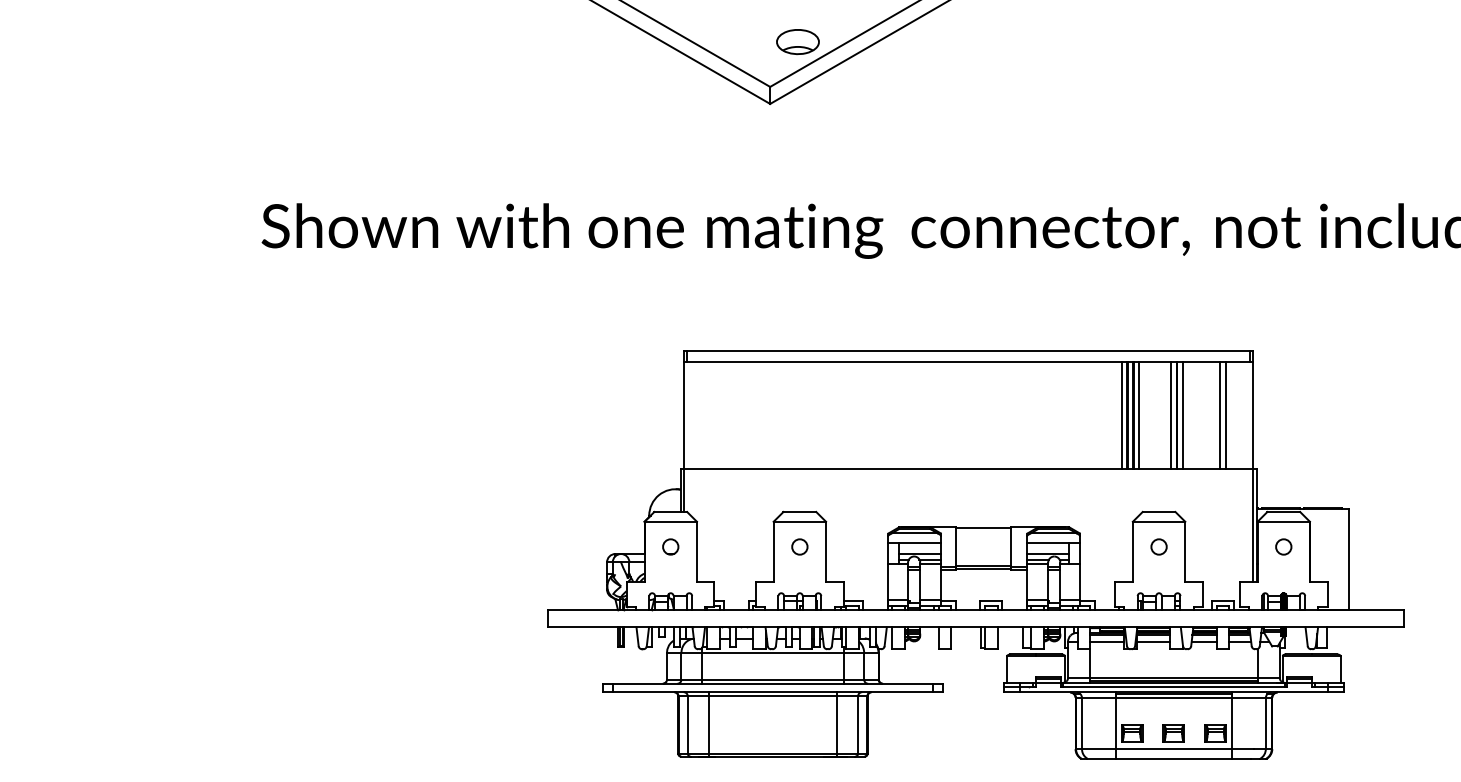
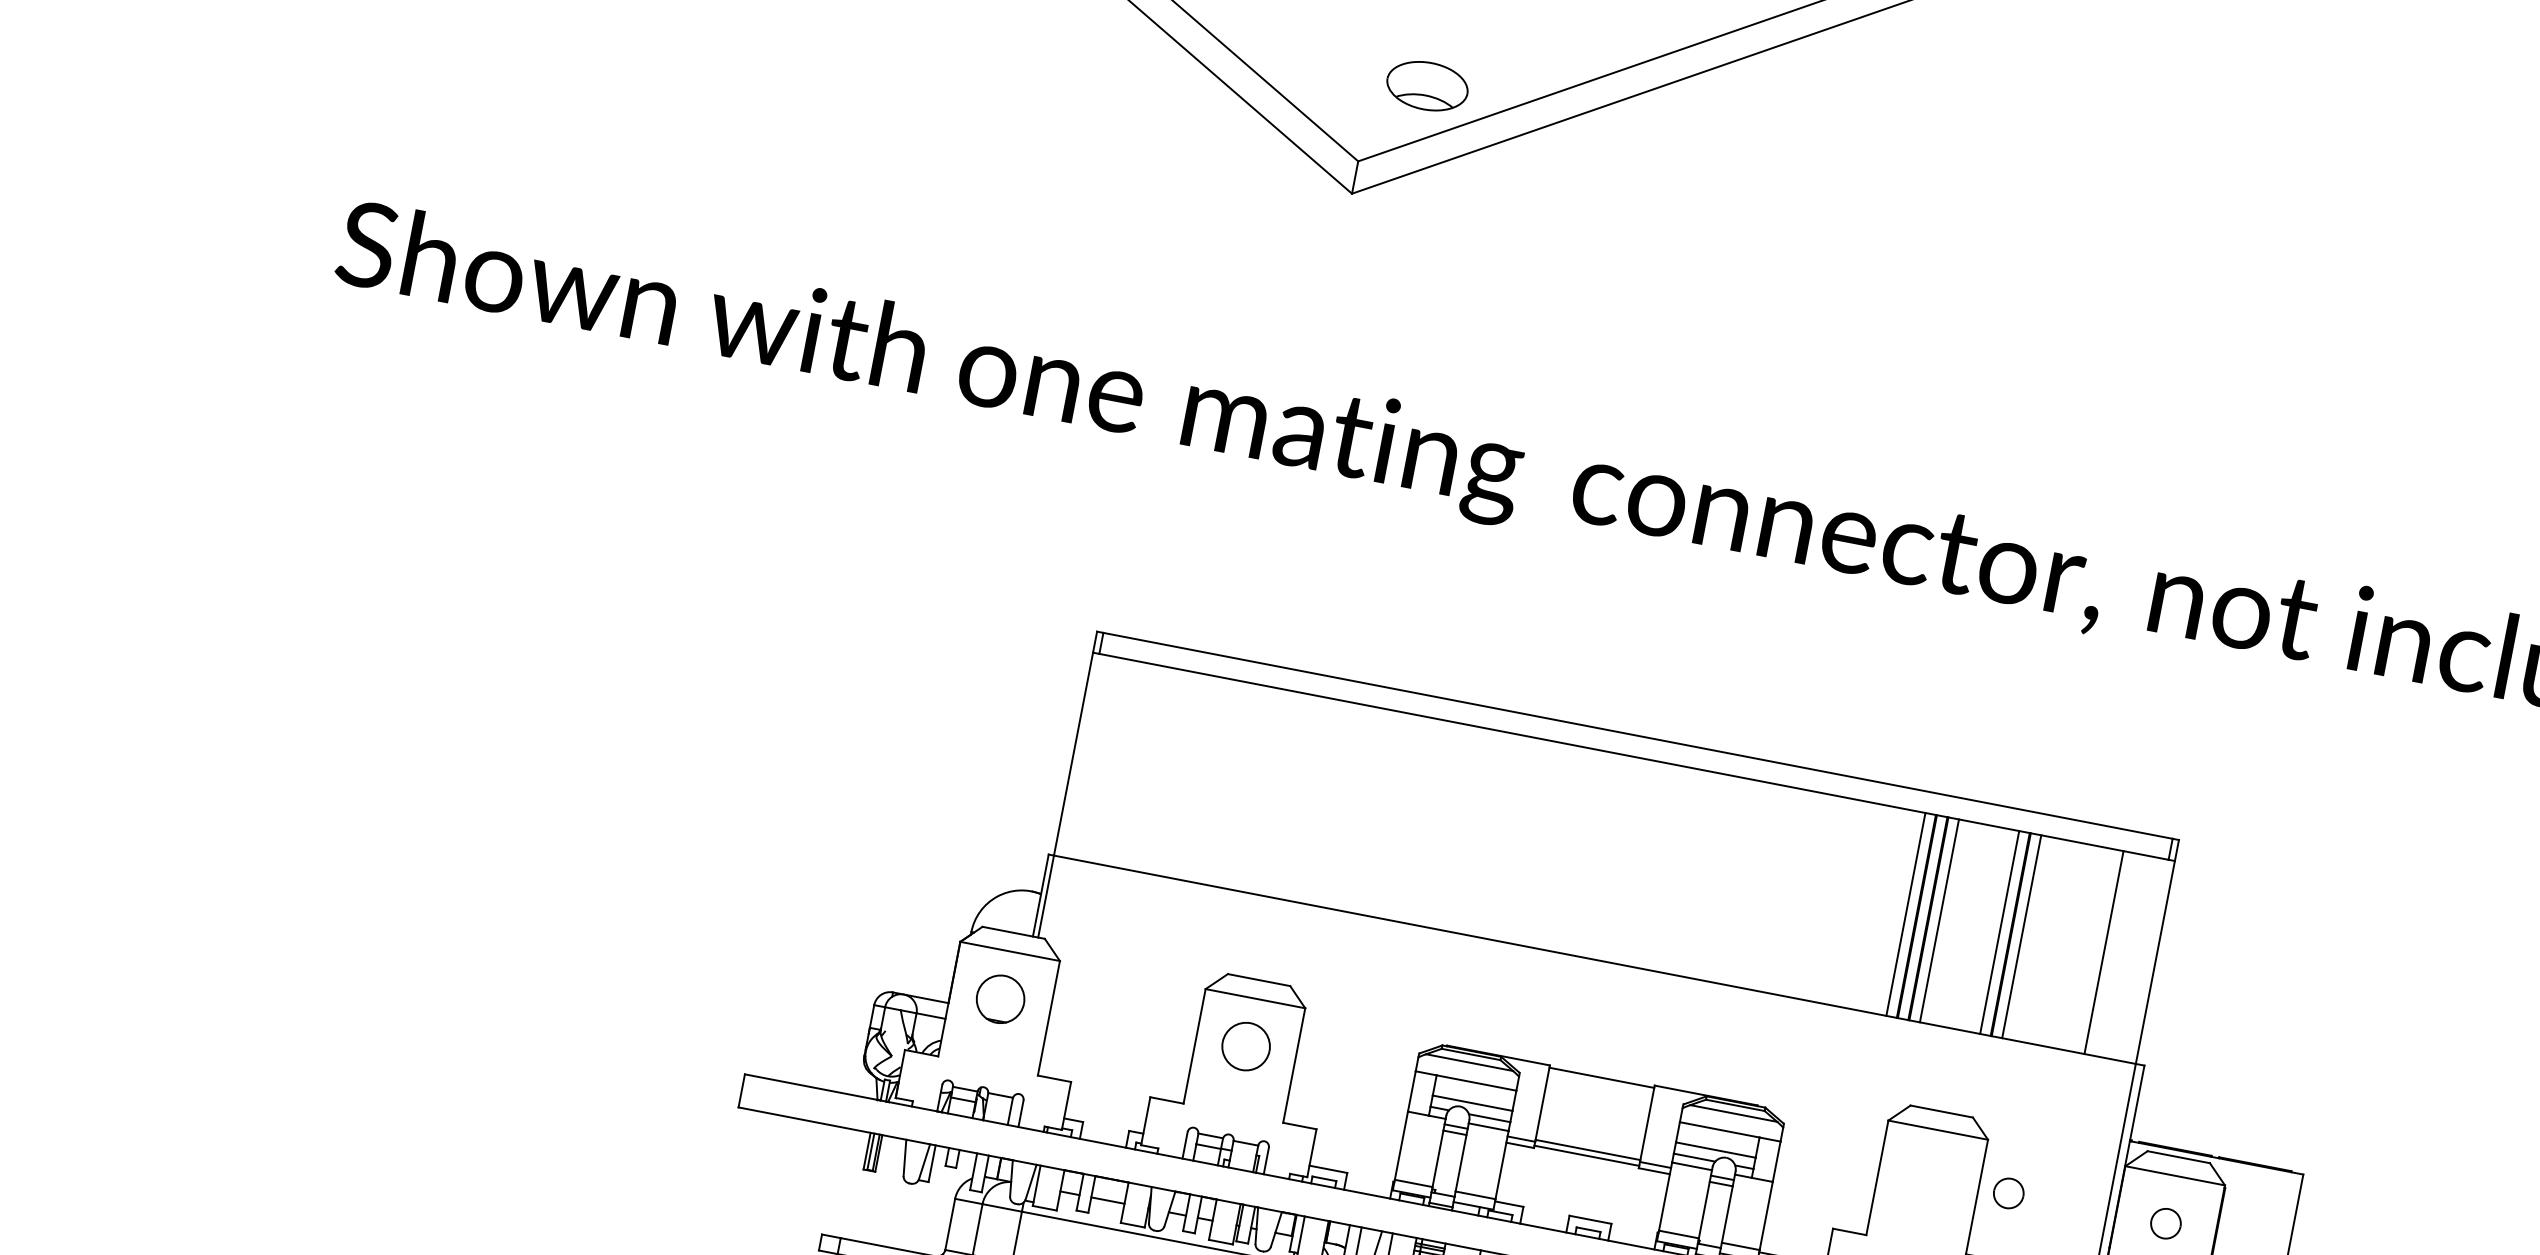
line: (1220, 415) -> (2093, 950), removed
part: (670, 546) -> (1000, 998), size x1.6
part: (799, 546) -> (1245, 1045), size x1.6
part: (1158, 546) -> (2007, 1192), moved

